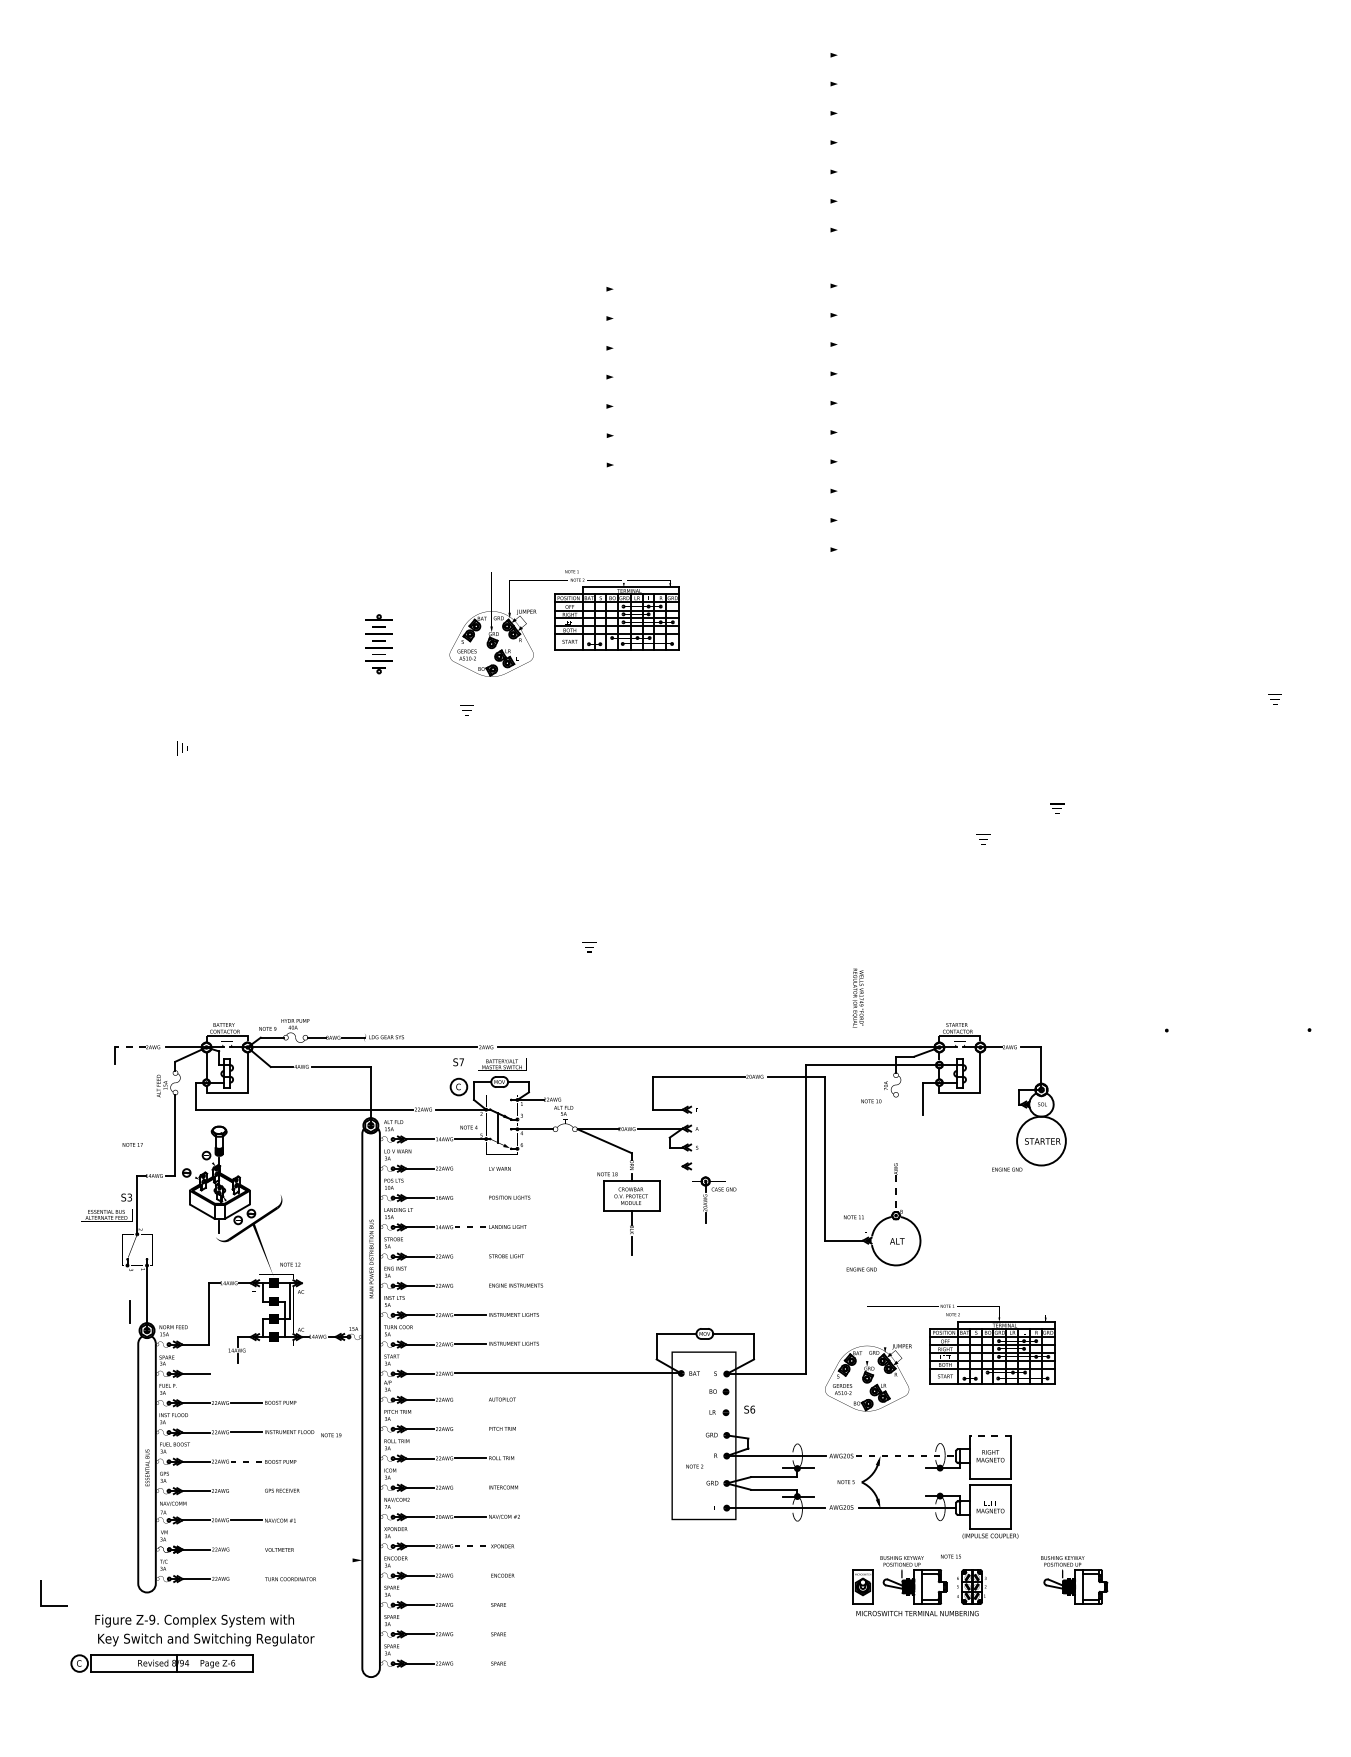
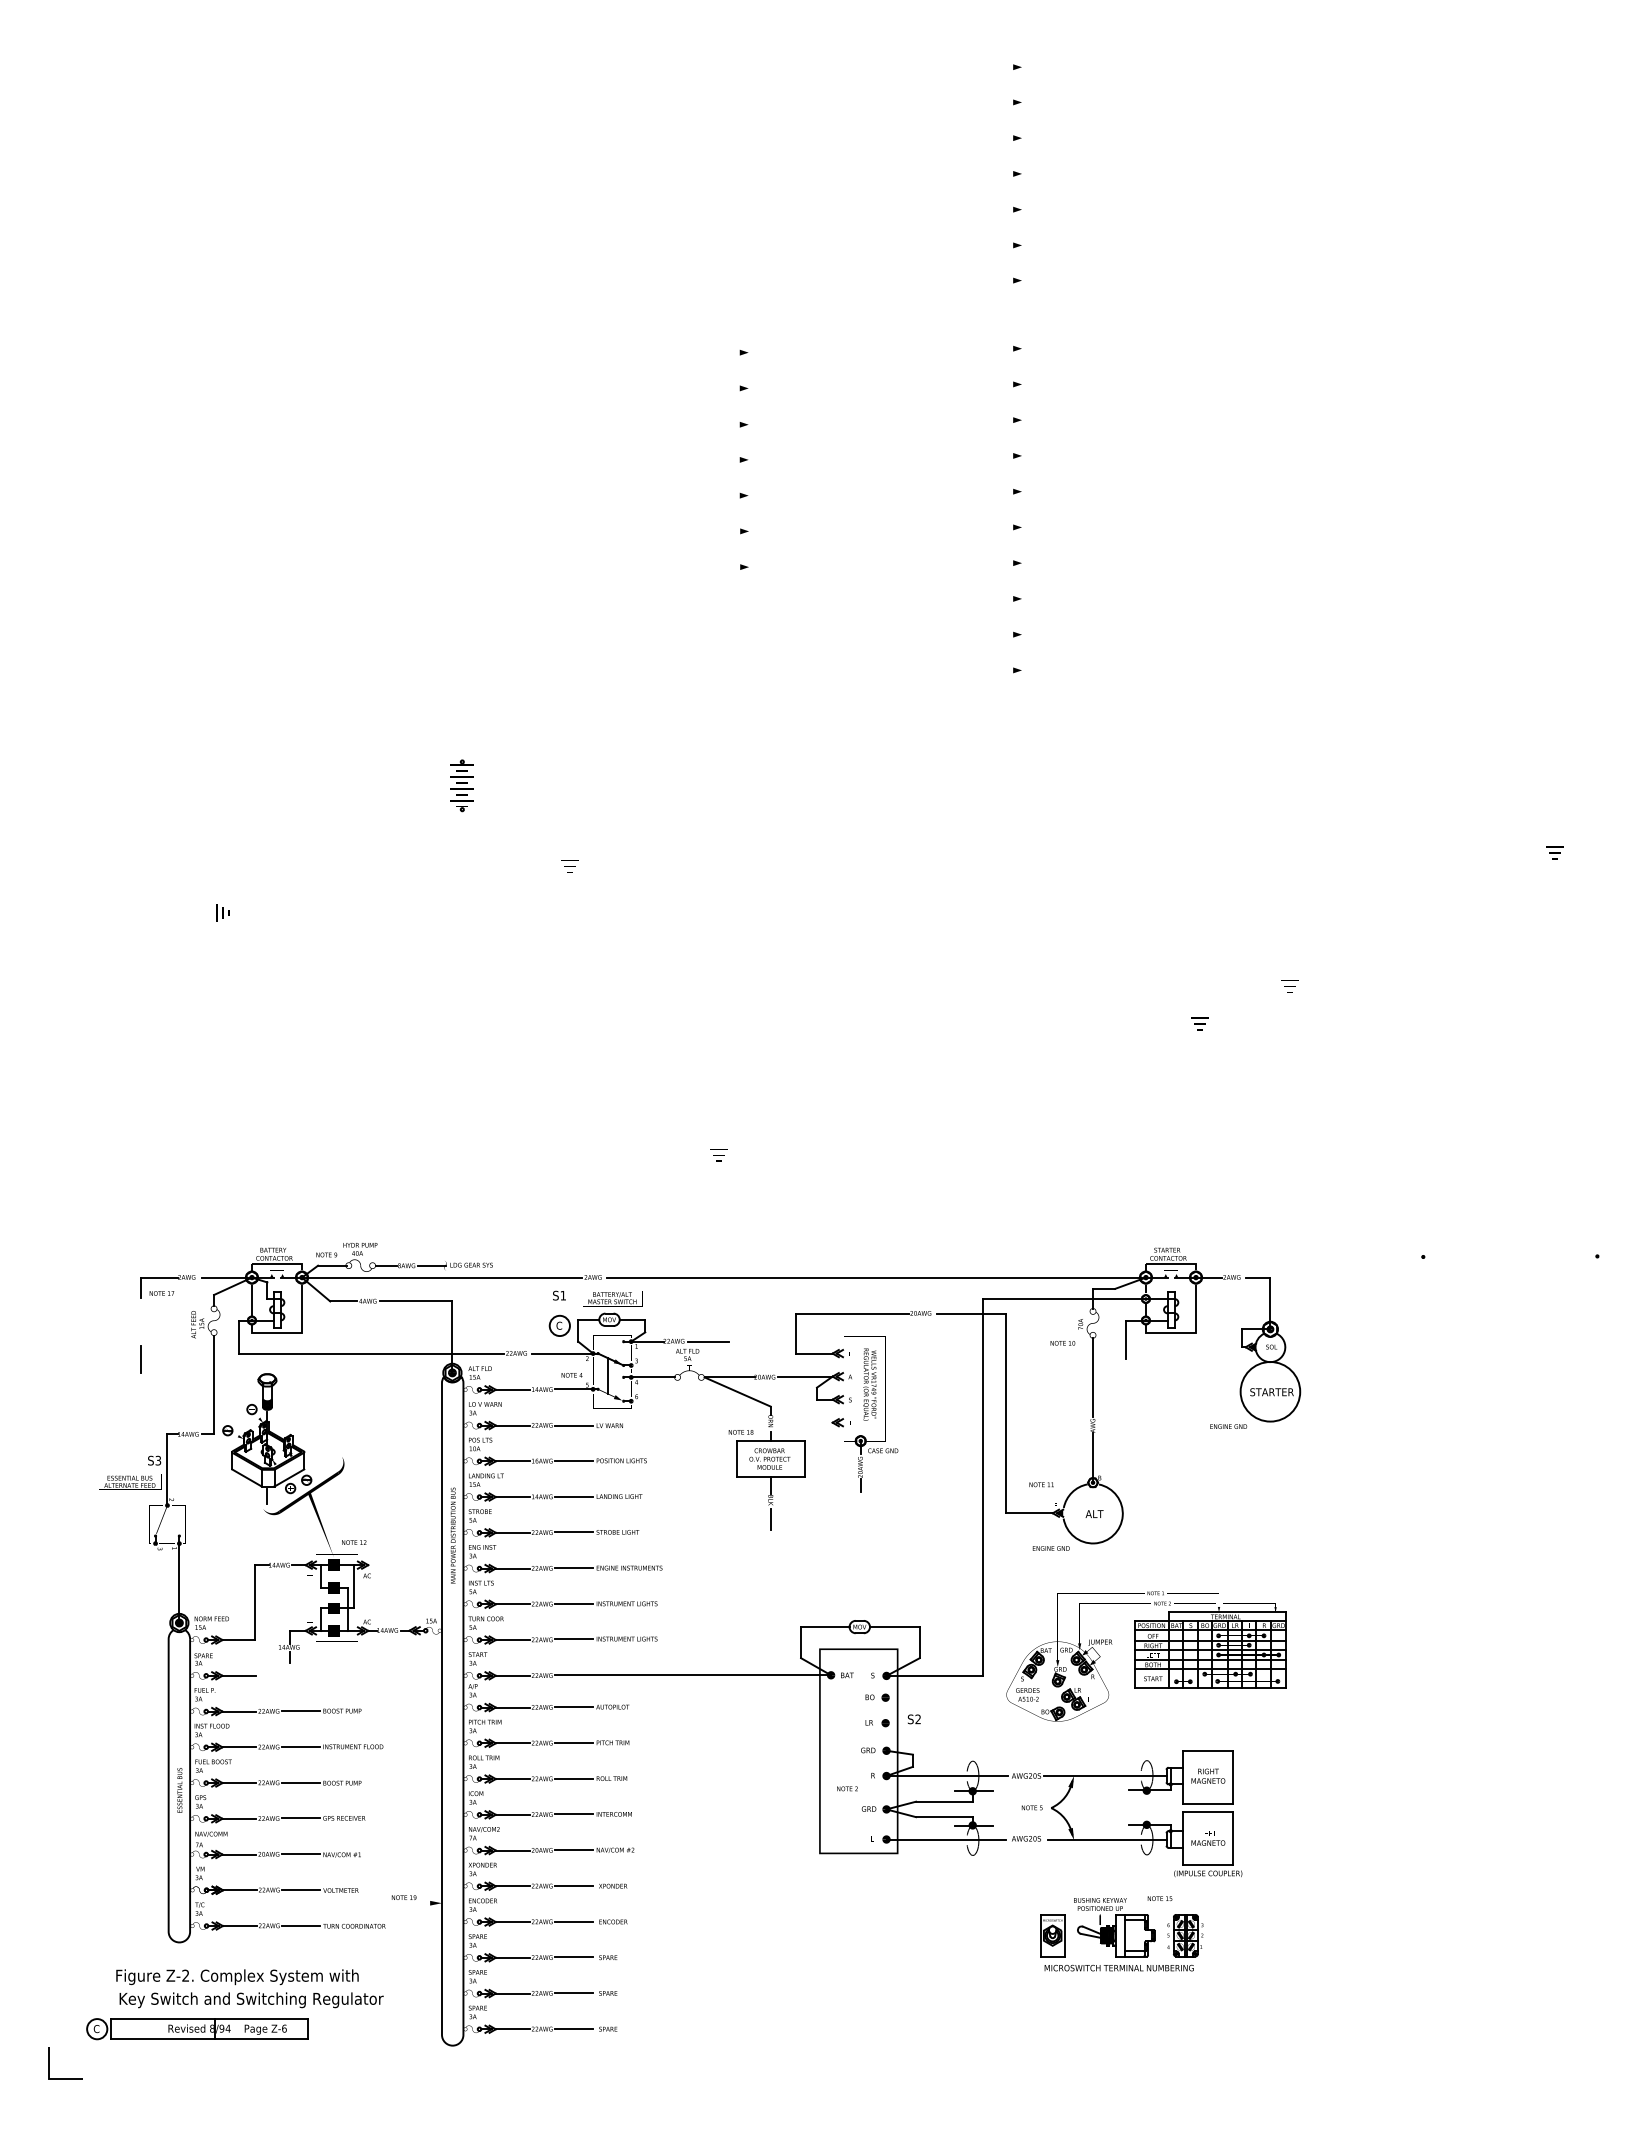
part: (564, 623) -> (688, 760), removed
part: (378, 644) -> (461, 785), size x0.71
text: (857, 998) -> (869, 1384), moved
line: (129, 1047) -> (158, 1277), dashed -> solid
text: (461, 1062) -> (562, 1295), S7 -> S1
line: (580, 1099) -> (708, 1341), added
line: (896, 1129) -> (1093, 1377), added
text: (132, 1144) -> (161, 1293), moved
line: (470, 1168) -> (573, 1425), added
line: (896, 1195) -> (1093, 1458), dashed -> solid
line: (470, 1197) -> (573, 1460), added
line: (470, 1226) -> (573, 1496), dashed -> solid
line: (470, 1256) -> (573, 1532), added
line: (470, 1285) -> (573, 1568), added
line: (129, 1312) -> (140, 1359), moved
line: (470, 1399) -> (573, 1707), added
text: (752, 1409) -> (918, 1719), S6 -> S2
line: (470, 1428) -> (573, 1742), added
text: (330, 1435) -> (403, 1897), moved
line: (989, 1435) -> (1207, 1751), dashed -> solid
line: (906, 1456) -> (1105, 1776), dashed -> solid
line: (246, 1462) -> (300, 1783), dashed -> solid
line: (470, 1487) -> (573, 1814), added
line: (246, 1490) -> (300, 1818), added
line: (470, 1545) -> (573, 1885), dashed -> solid
line: (247, 1549) -> (301, 1889), added
line: (470, 1575) -> (573, 1921), added
line: (247, 1578) -> (301, 1925), added
part: (1074, 1580) -> (1310, 1927), removed
line: (470, 1604) -> (573, 1957), added
part: (53, 1605) -> (65, 2078), moved
text: (152, 1619) -> (185, 1975), Z-9. -> Z-2.
line: (470, 1634) -> (573, 1993), added
line: (470, 1663) -> (573, 2028), added

